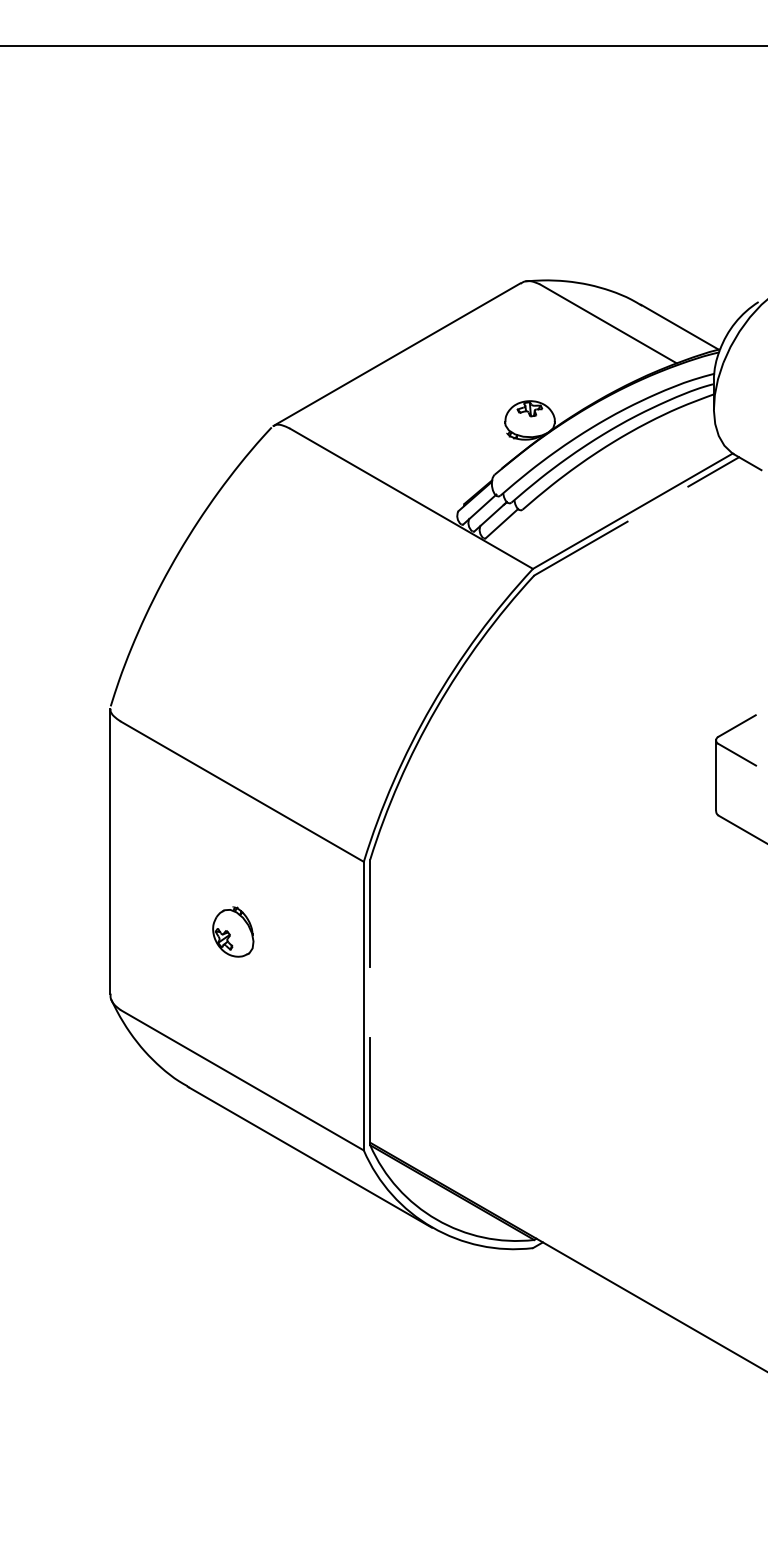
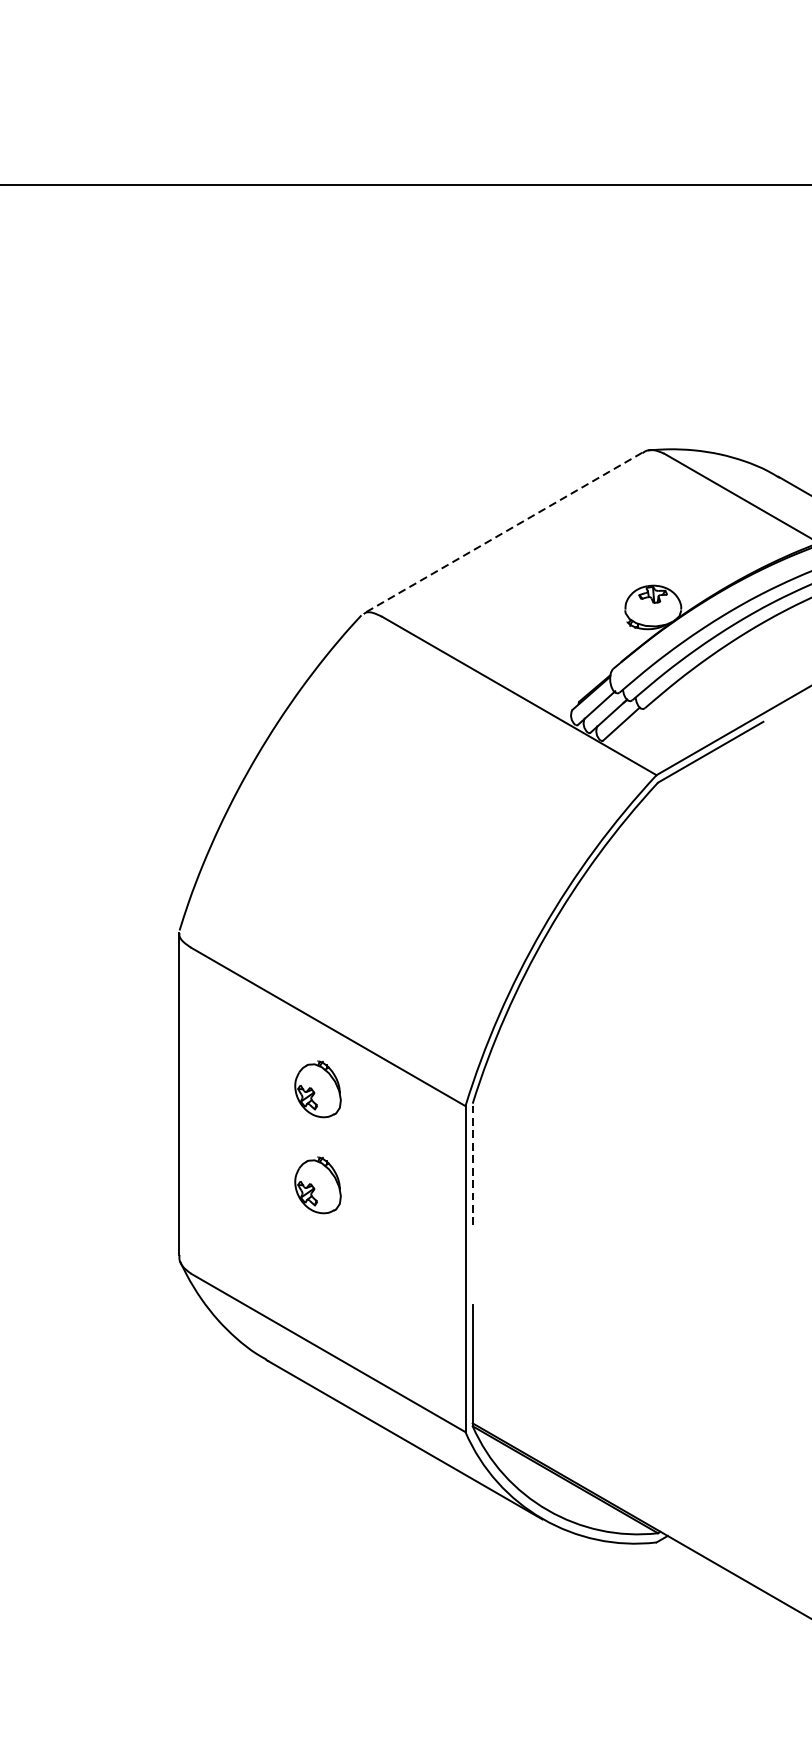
line: (396, 354) -> (502, 533), solid -> dashed
part: (233, 846) -> (318, 1088), added
line: (370, 913) -> (473, 1164), solid -> dashed

